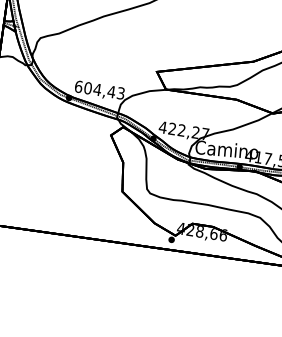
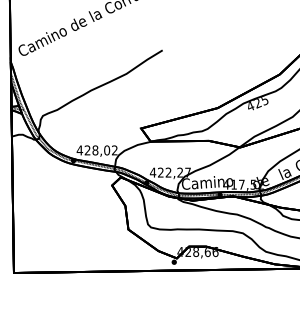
text: (98, 90) -> (96, 150), 604,43 -> 428,02

